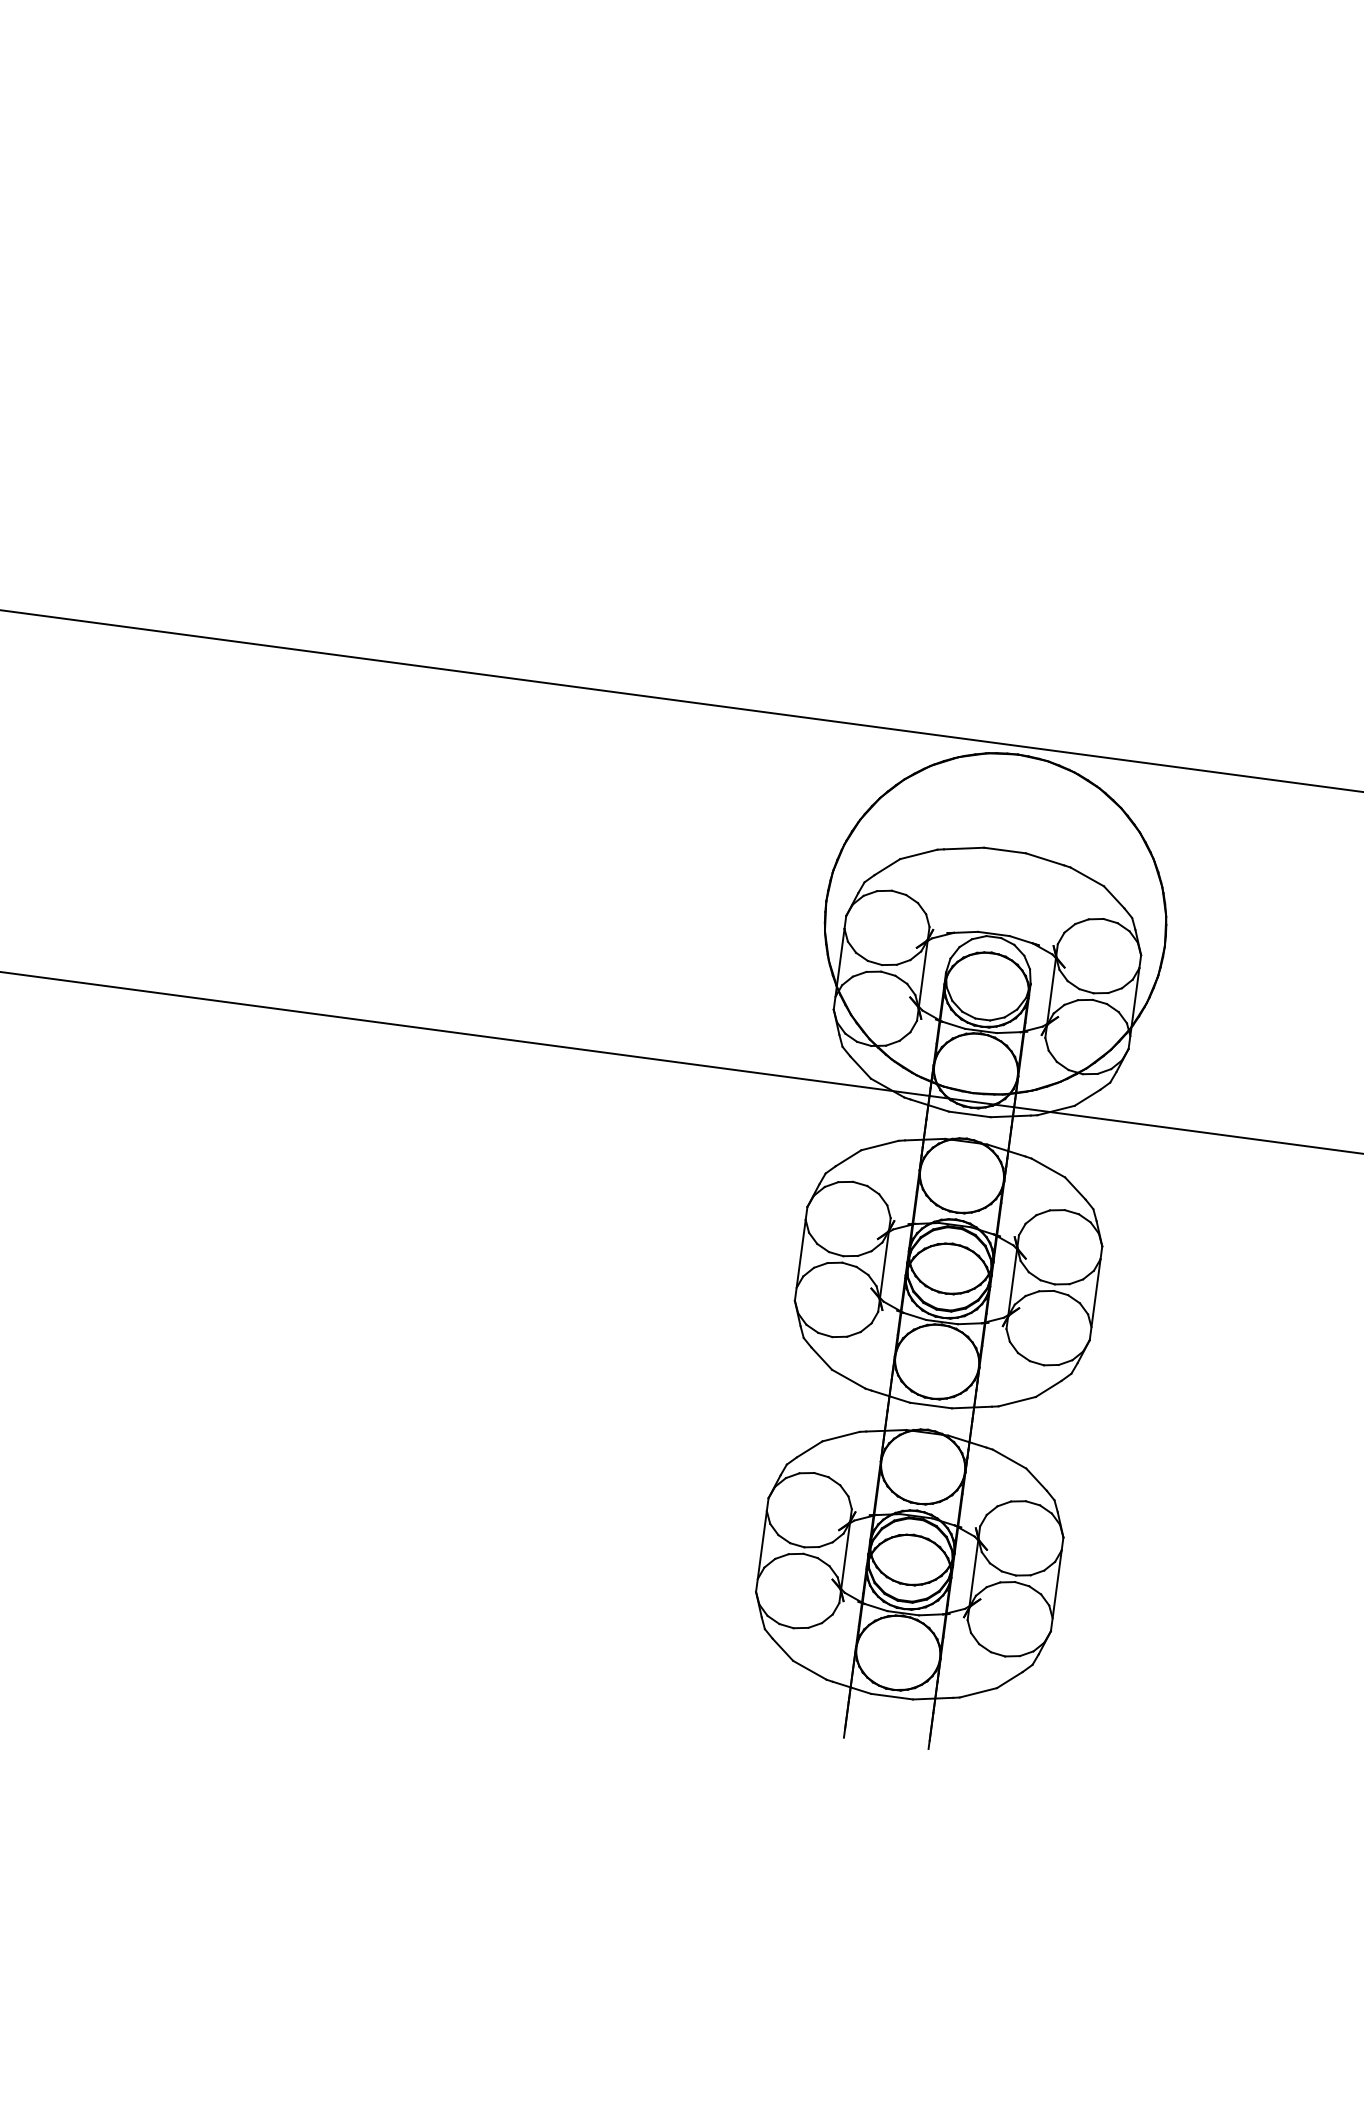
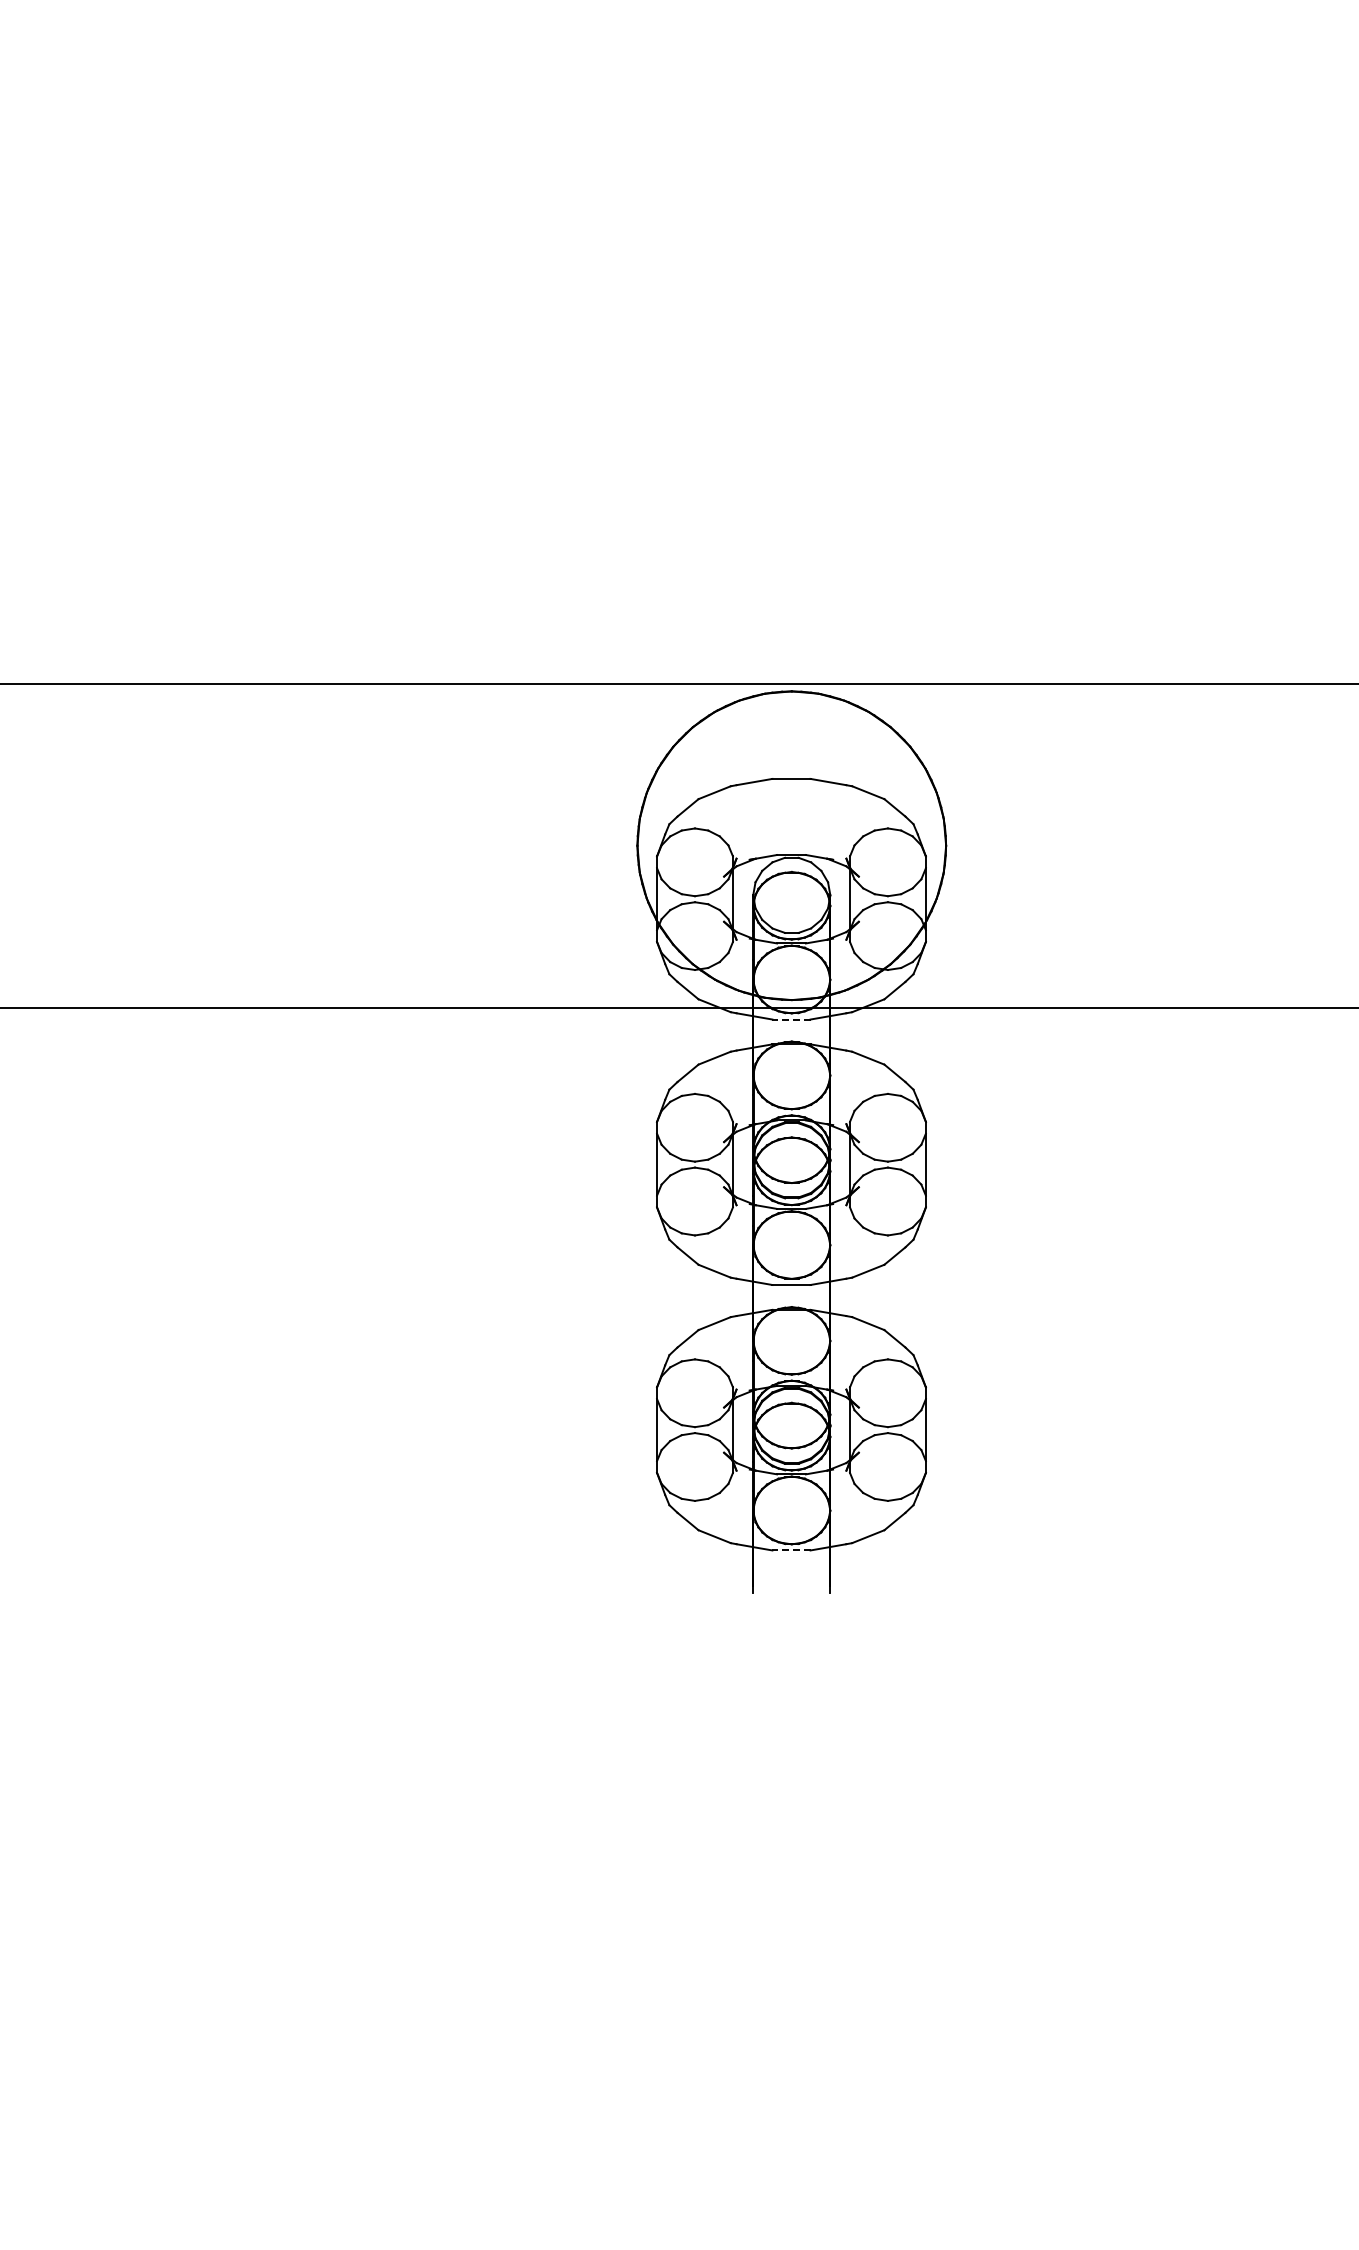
line: (968, 1114) -> (790, 1019), solid -> dashed
line: (891, 1696) -> (790, 1550), solid -> dashed

